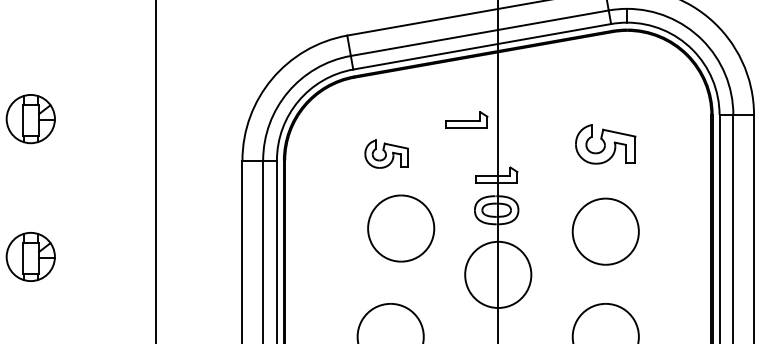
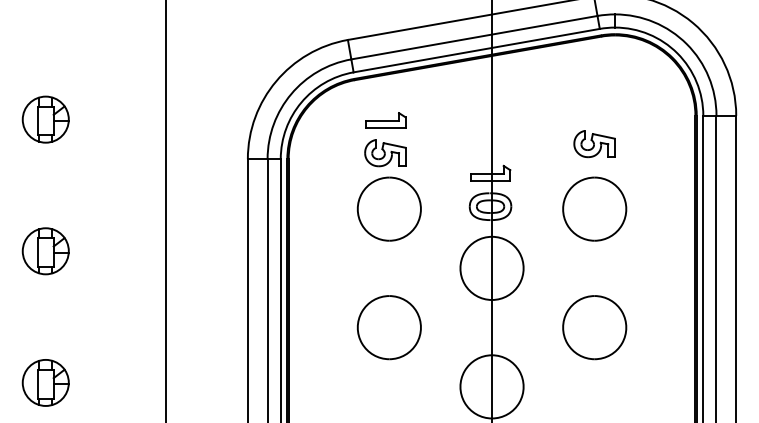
part: (466, 119) -> (385, 120), moved
part: (605, 145) -> (594, 144), size x0.71
part: (400, 227) -> (388, 208), moved
part: (605, 231) -> (594, 208), moved

